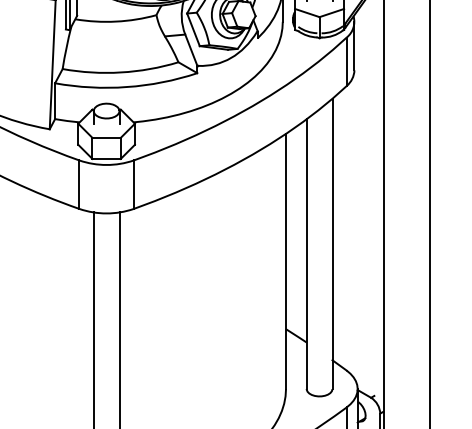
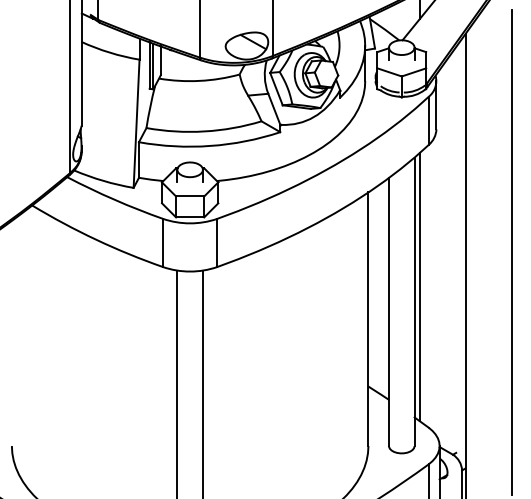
line: (337, 229) -> (419, 287), added

